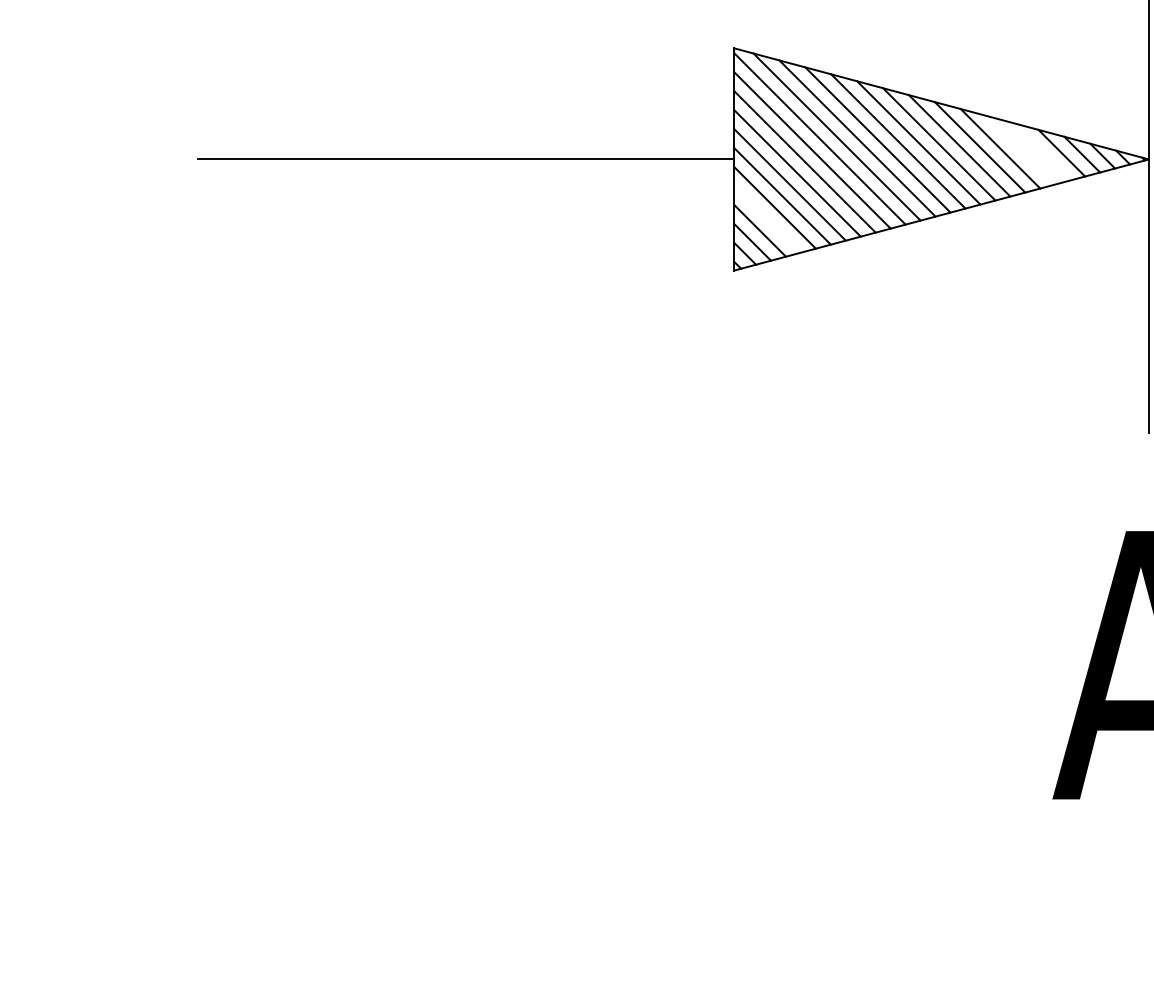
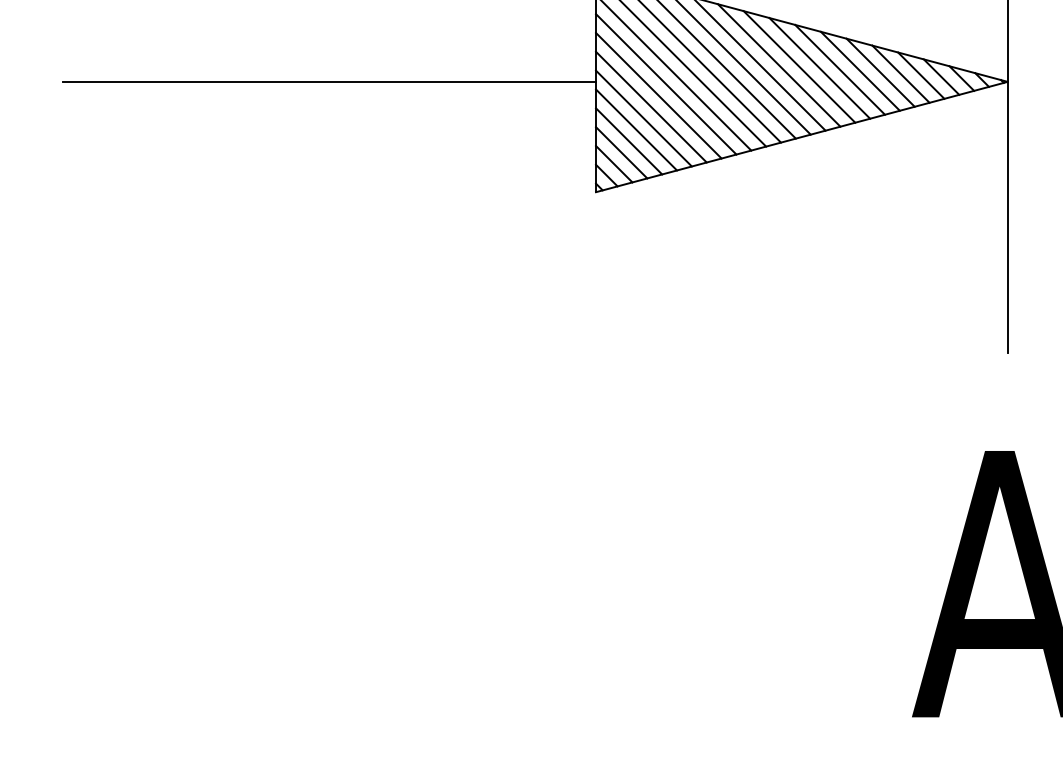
line: (1020, 149) -> (880, 71), added
line: (1041, 151) -> (901, 73), added
line: (767, 219) -> (628, 141), added

